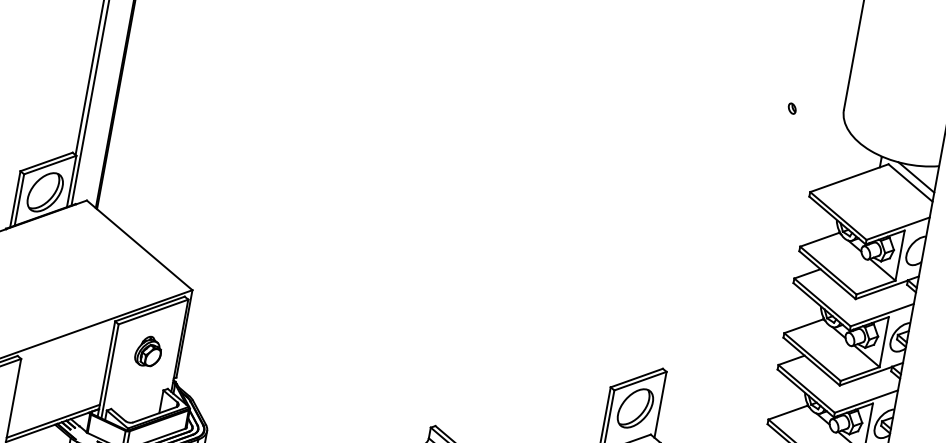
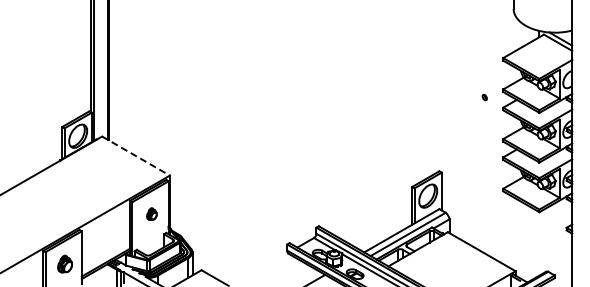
part: (791, 108) -> (484, 97), moved
line: (140, 246) -> (136, 156), solid -> dashed
part: (148, 350) -> (151, 213), size x0.7

